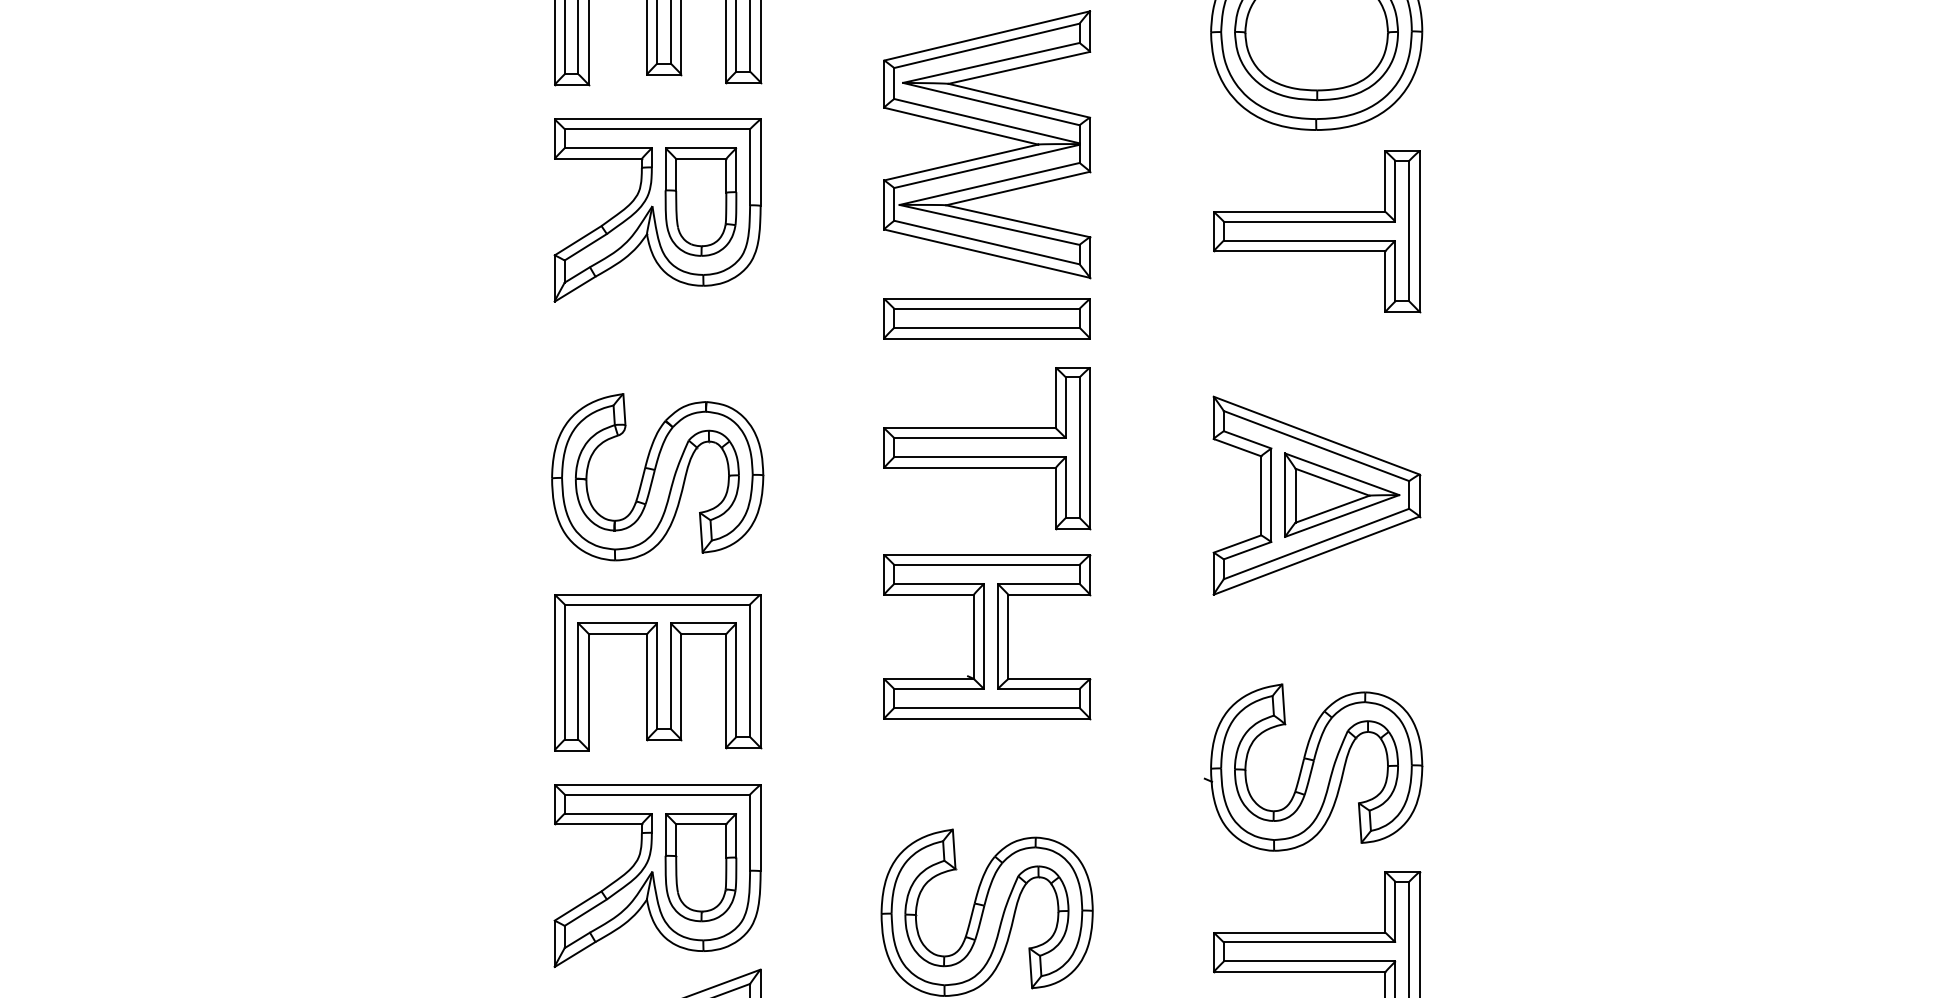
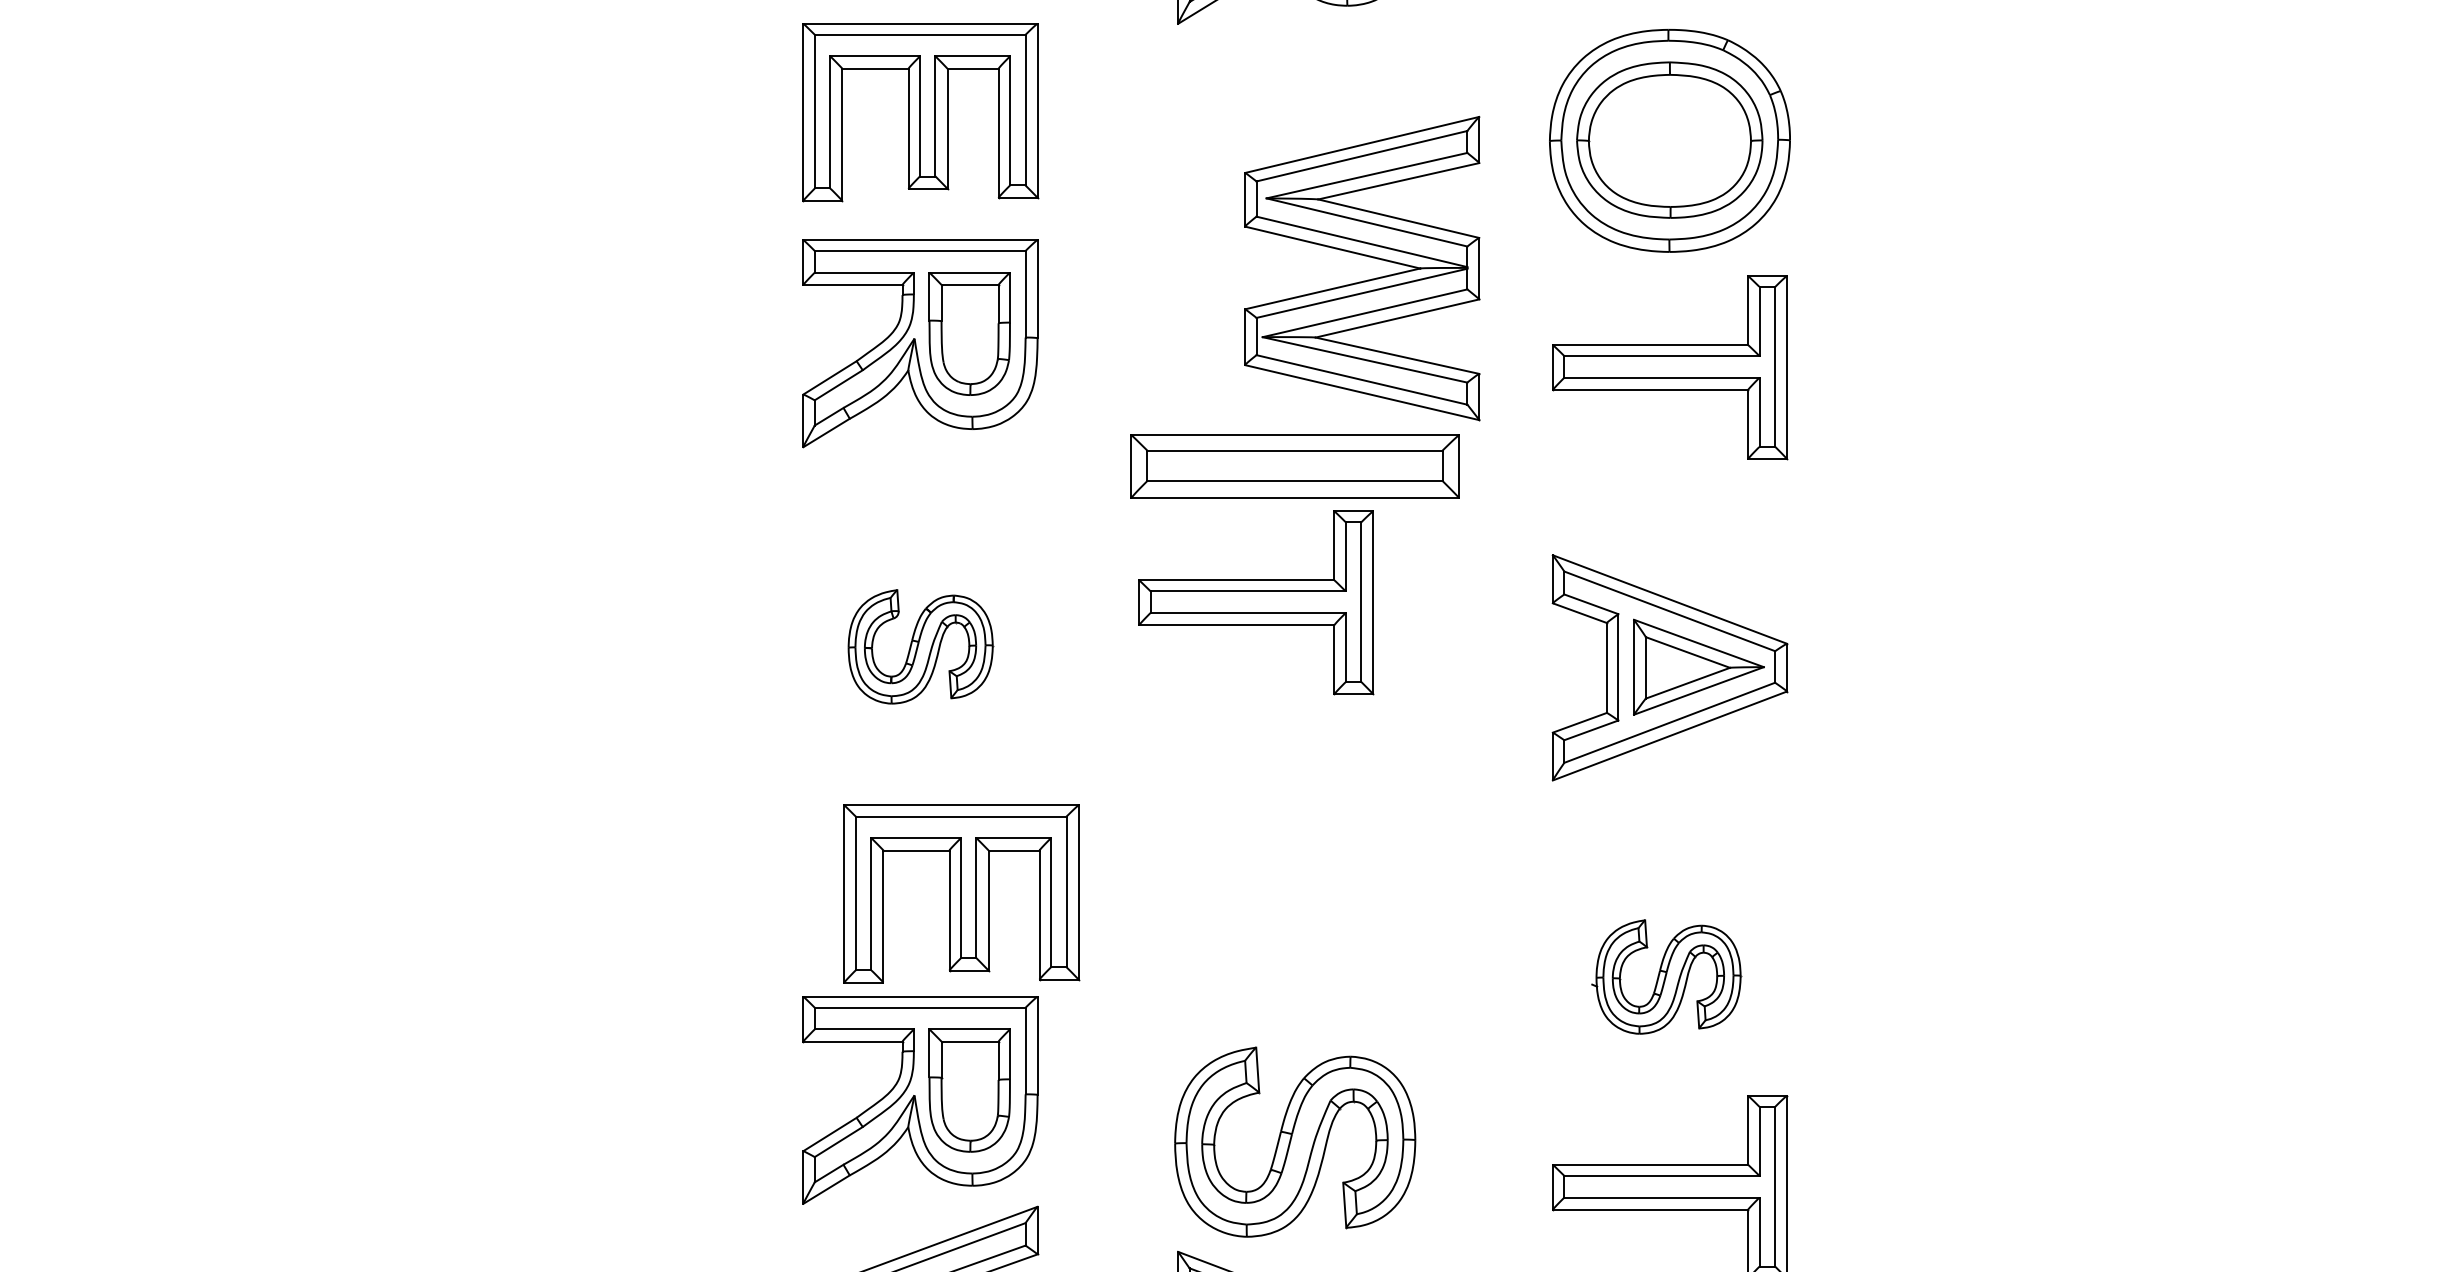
part: (988, 155) -> (1363, 280), moved
part: (986, 318) -> (1294, 466), size x1.4
part: (987, 447) -> (1256, 602), moved
part: (657, 476) -> (920, 646), size x0.6
part: (987, 636) -> (1295, 828), removed
part: (657, 672) -> (961, 893), moved
part: (1313, 767) -> (1666, 976), size x0.6

